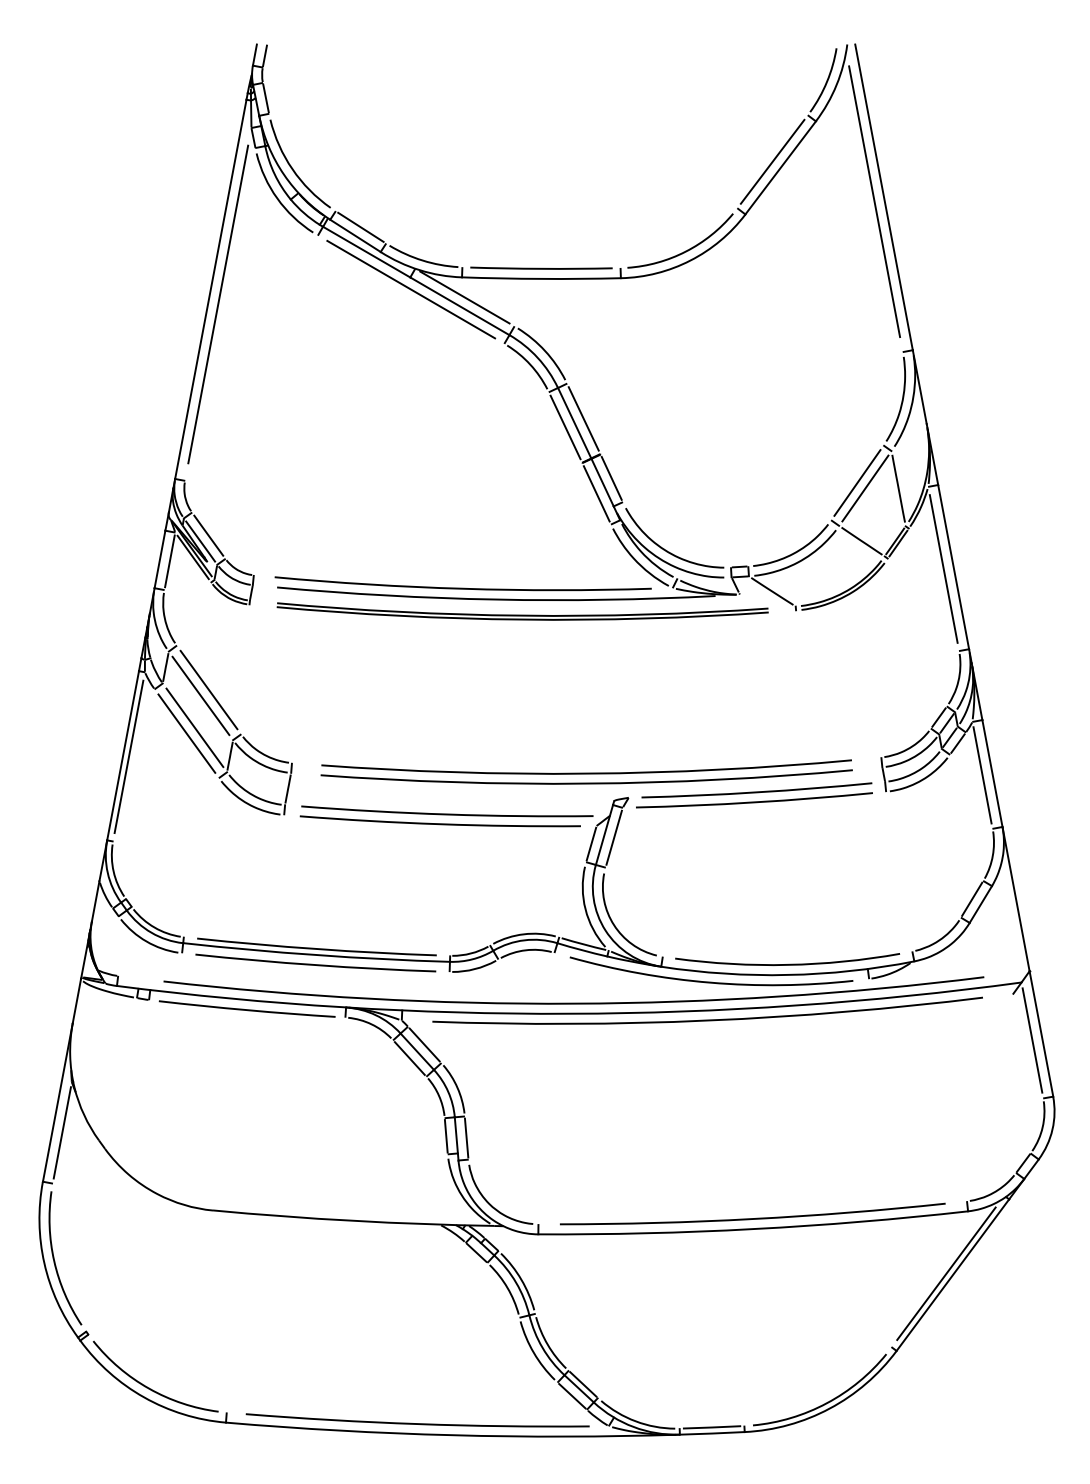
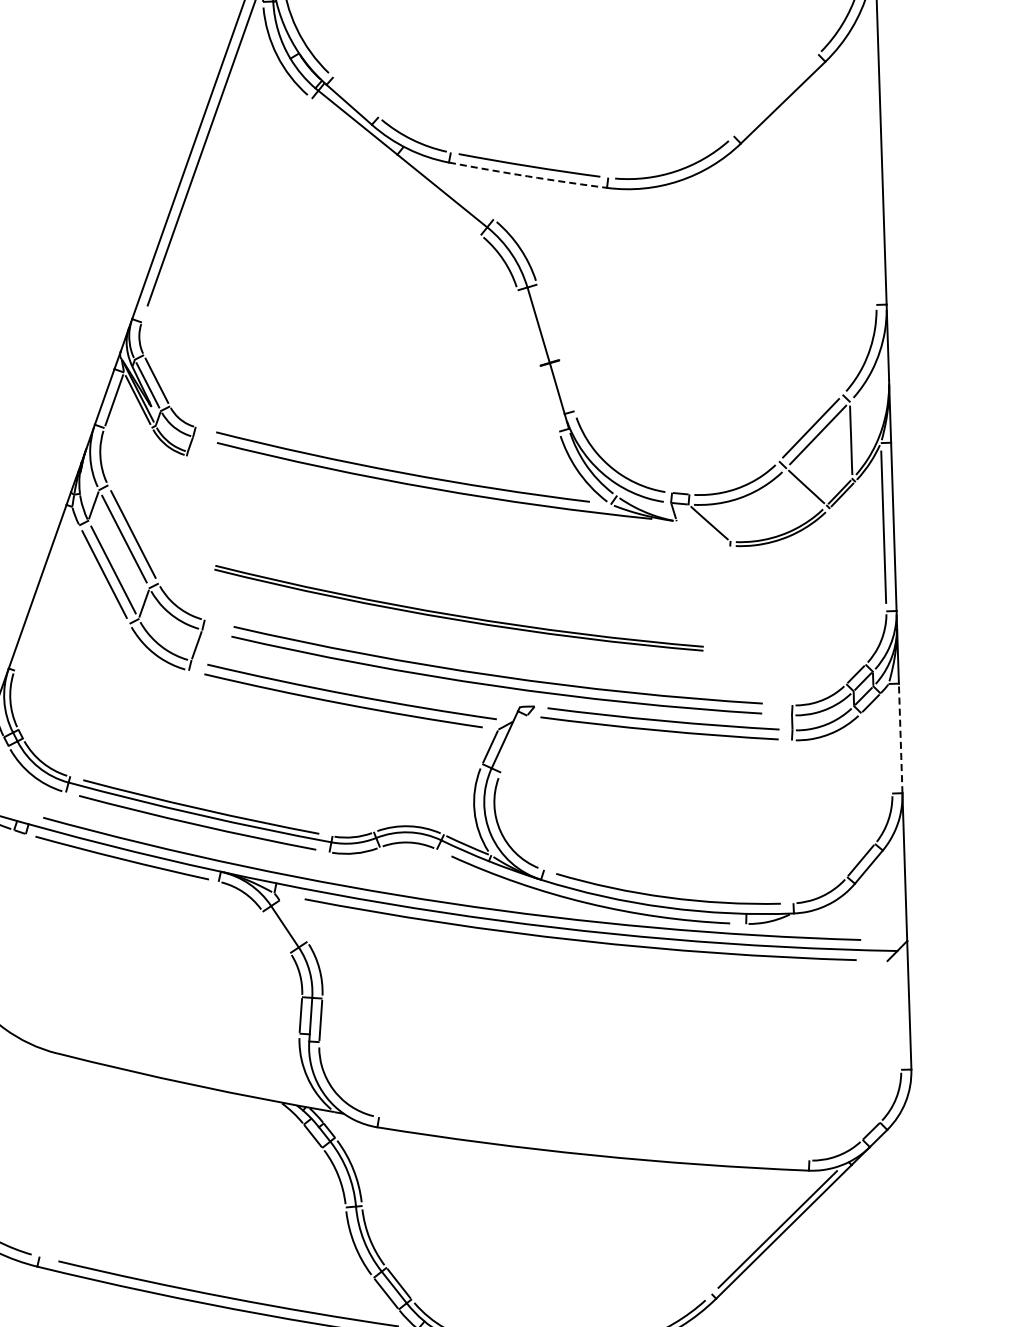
line: (772, 161) -> (775, 95), removed
line: (874, 201) -> (871, 150), removed
line: (360, 226) -> (355, 96), removed
arc: (541, 278) -> (527, 175), solid -> dashed
line: (411, 289) -> (396, 166), removed
line: (464, 297) -> (448, 182), removed
line: (583, 418) -> (548, 321), removed
line: (565, 427) -> (528, 328), removed
line: (611, 477) -> (566, 384), removed
line: (596, 493) -> (549, 398), removed
part: (522, 611) -> (458, 611), moved
line: (128, 756) -> (42, 588), removed
line: (992, 773) -> (900, 738), solid -> dashed
line: (982, 775) -> (890, 738), removed
line: (613, 837) -> (513, 743), removed
line: (1032, 1040) -> (899, 1010), removed
line: (424, 1044) -> (293, 920), removed
line: (409, 1058) -> (276, 932), removed
arc: (752, 1218) -> (593, 1144), removed

